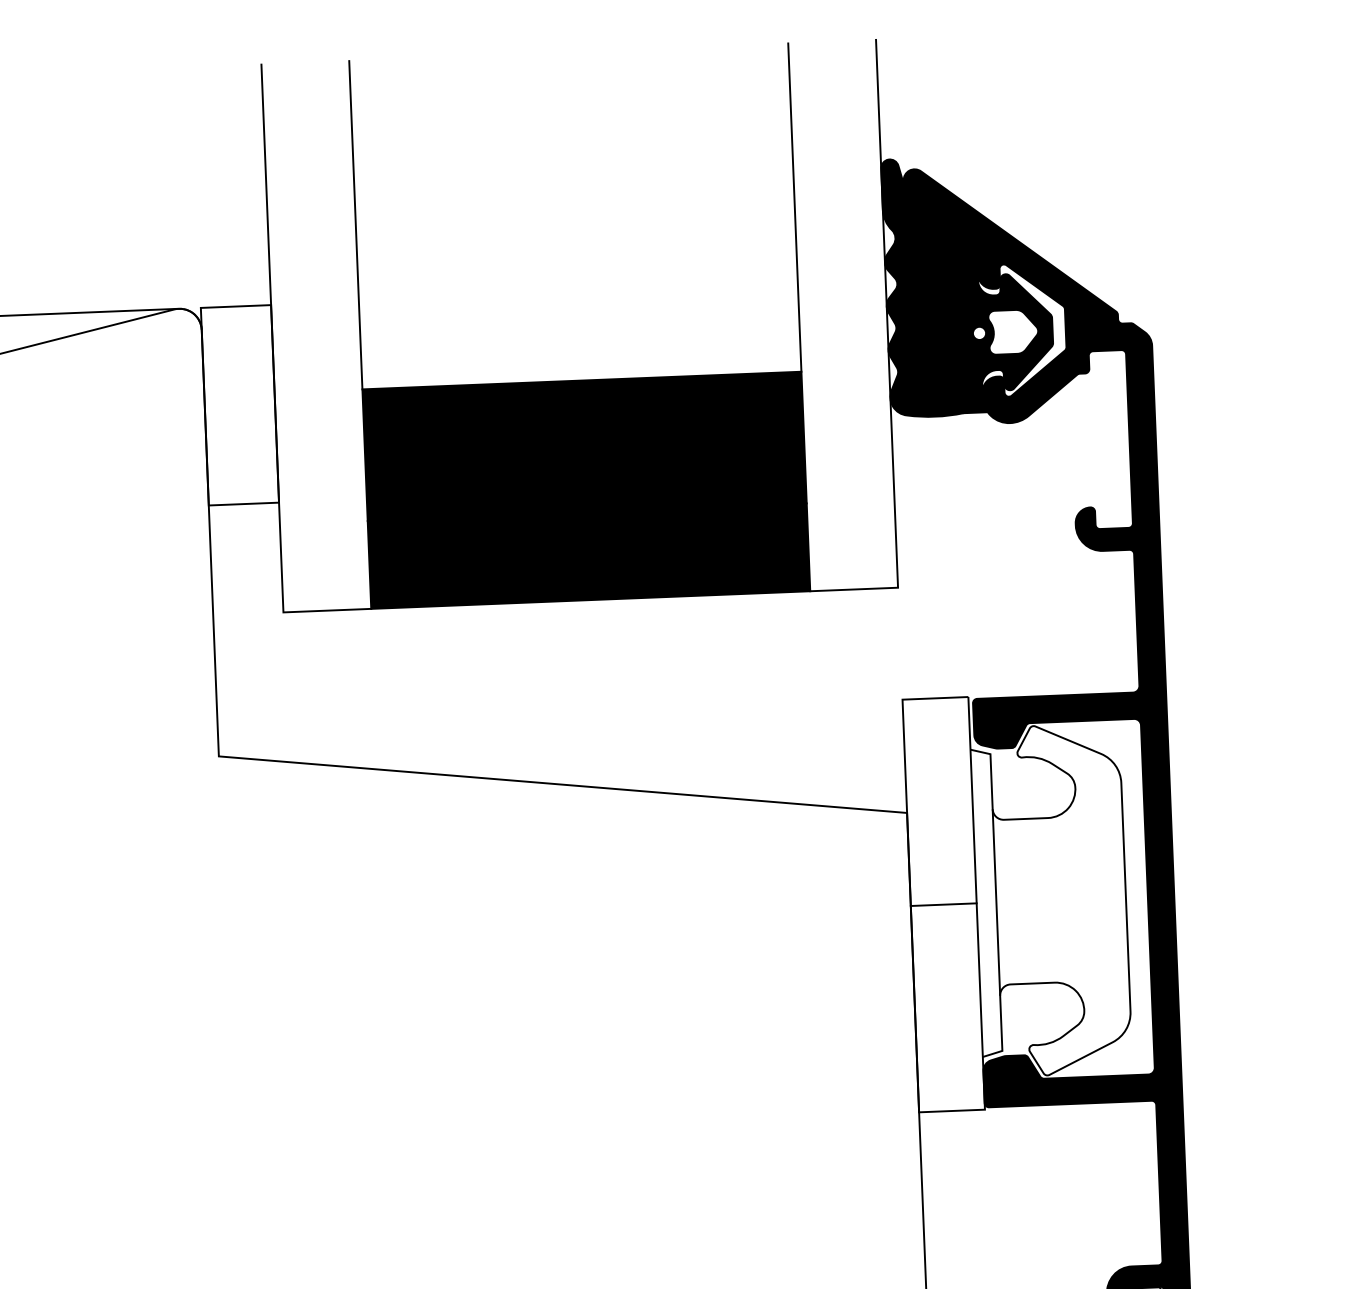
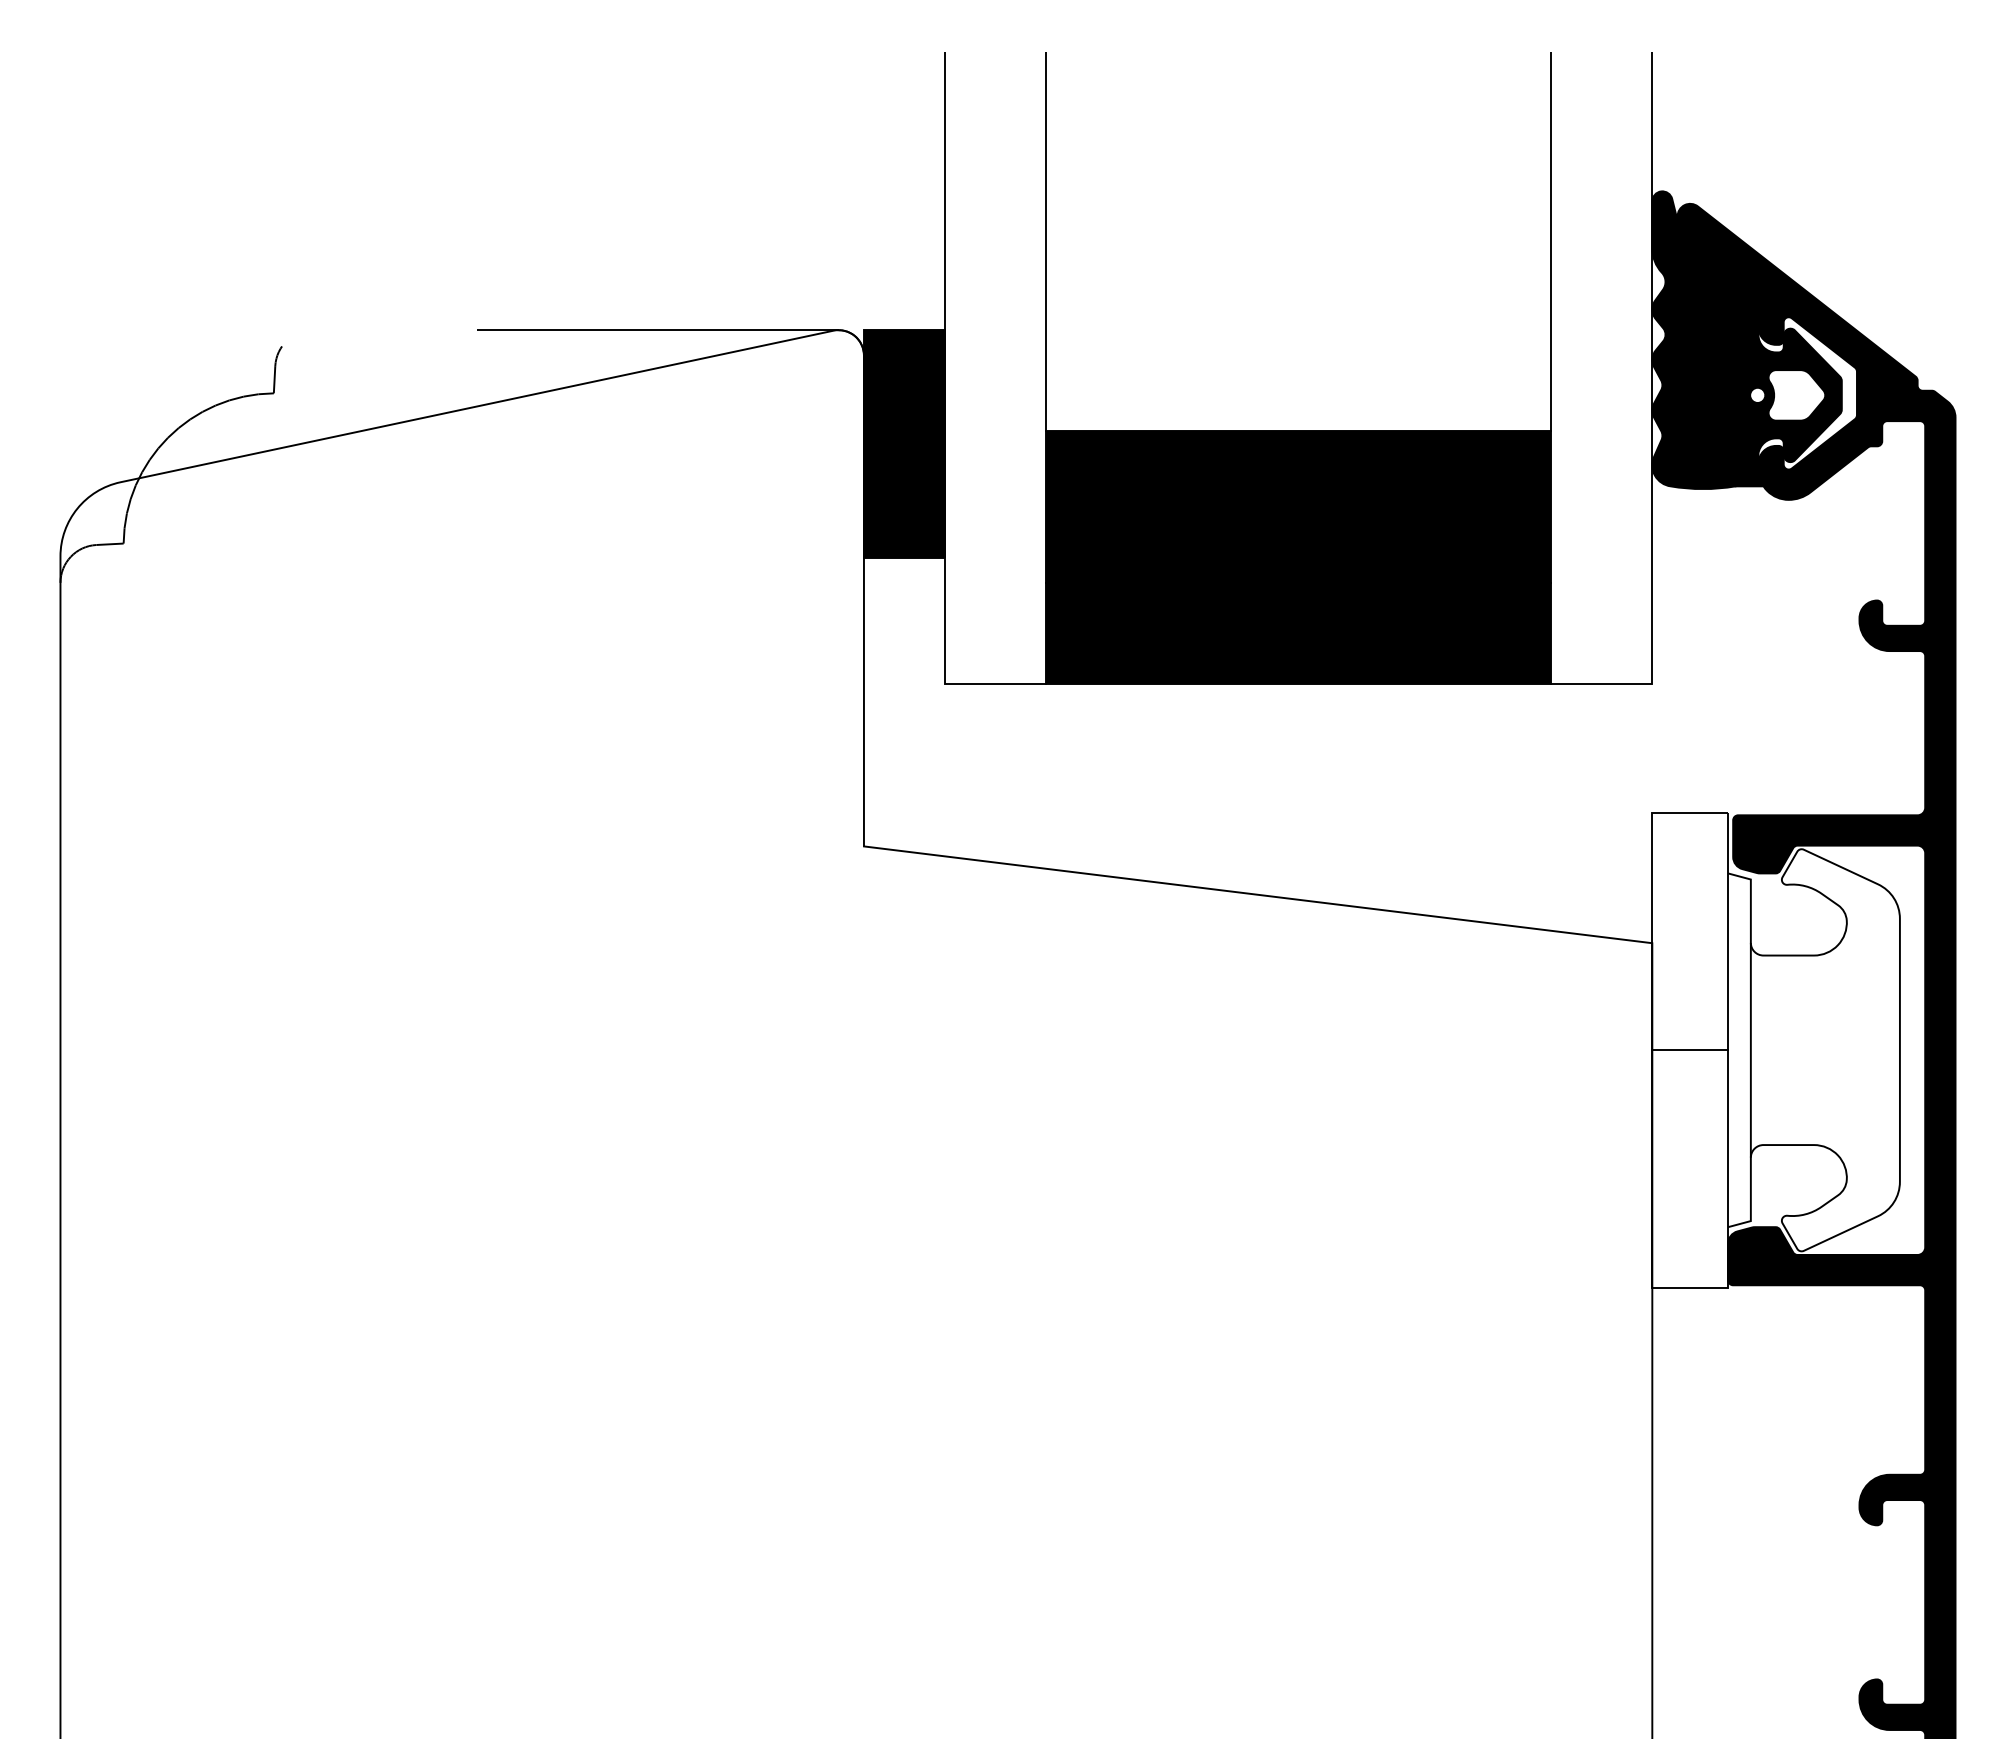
fill: (239, 404) -> (903, 443), added

